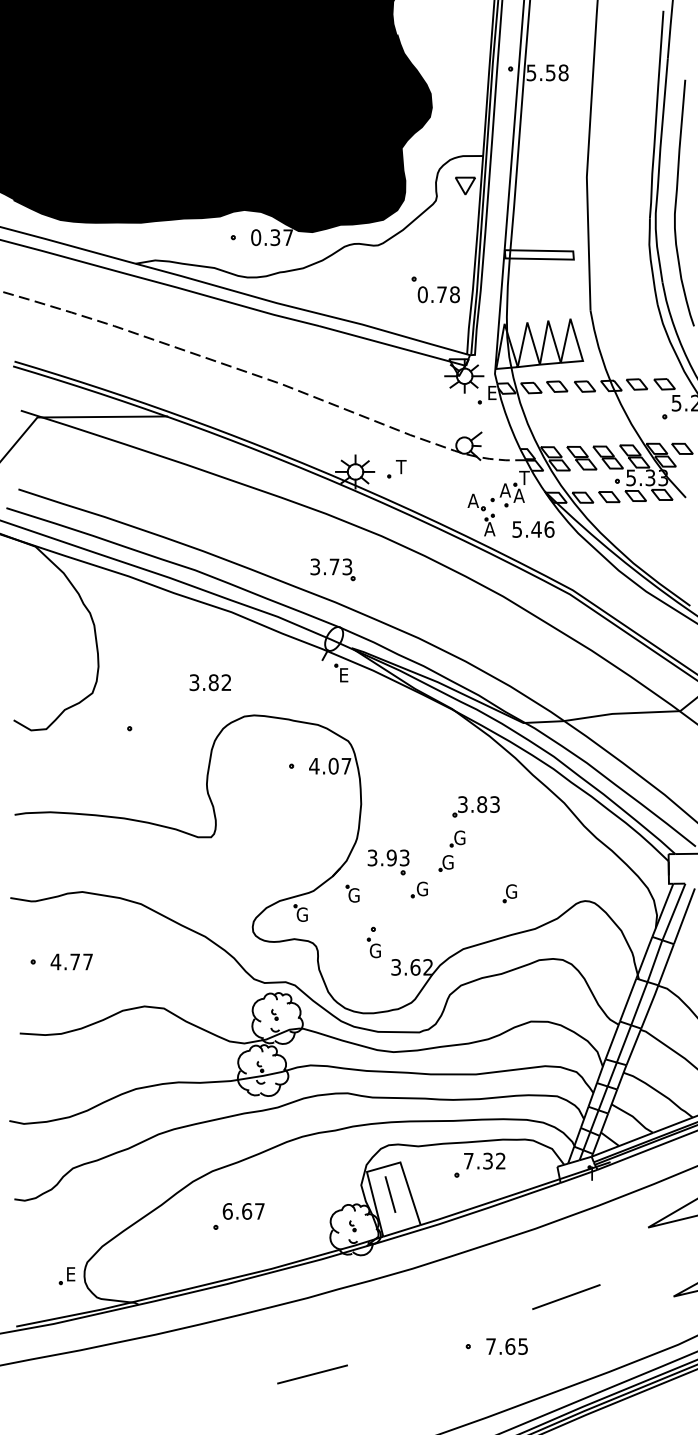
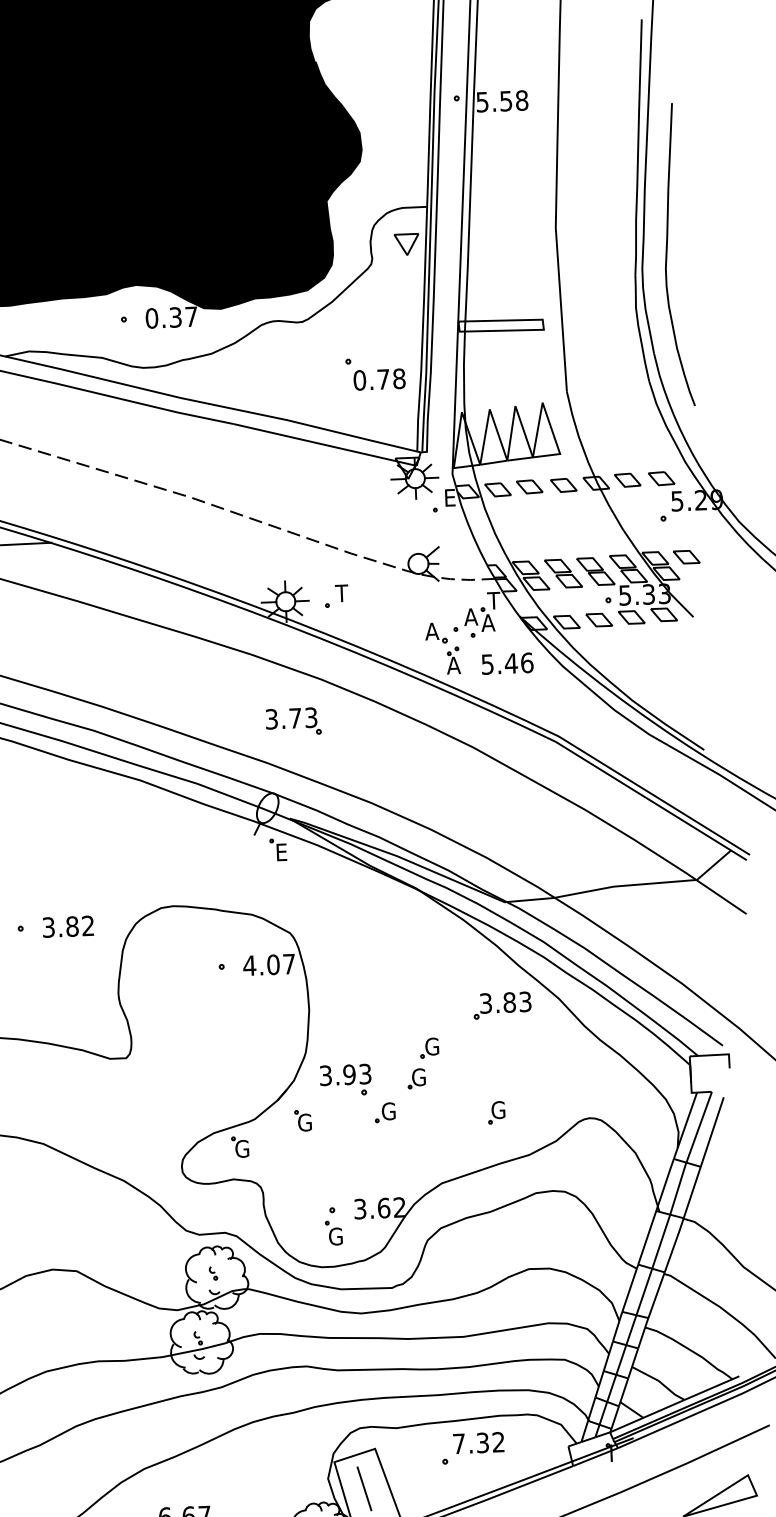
part: (332, 569) -> (293, 721), moved
text: (209, 682) -> (67, 926), moved
part: (475, 806) -> (501, 1005), moved
part: (373, 942) -> (333, 1226), moved

